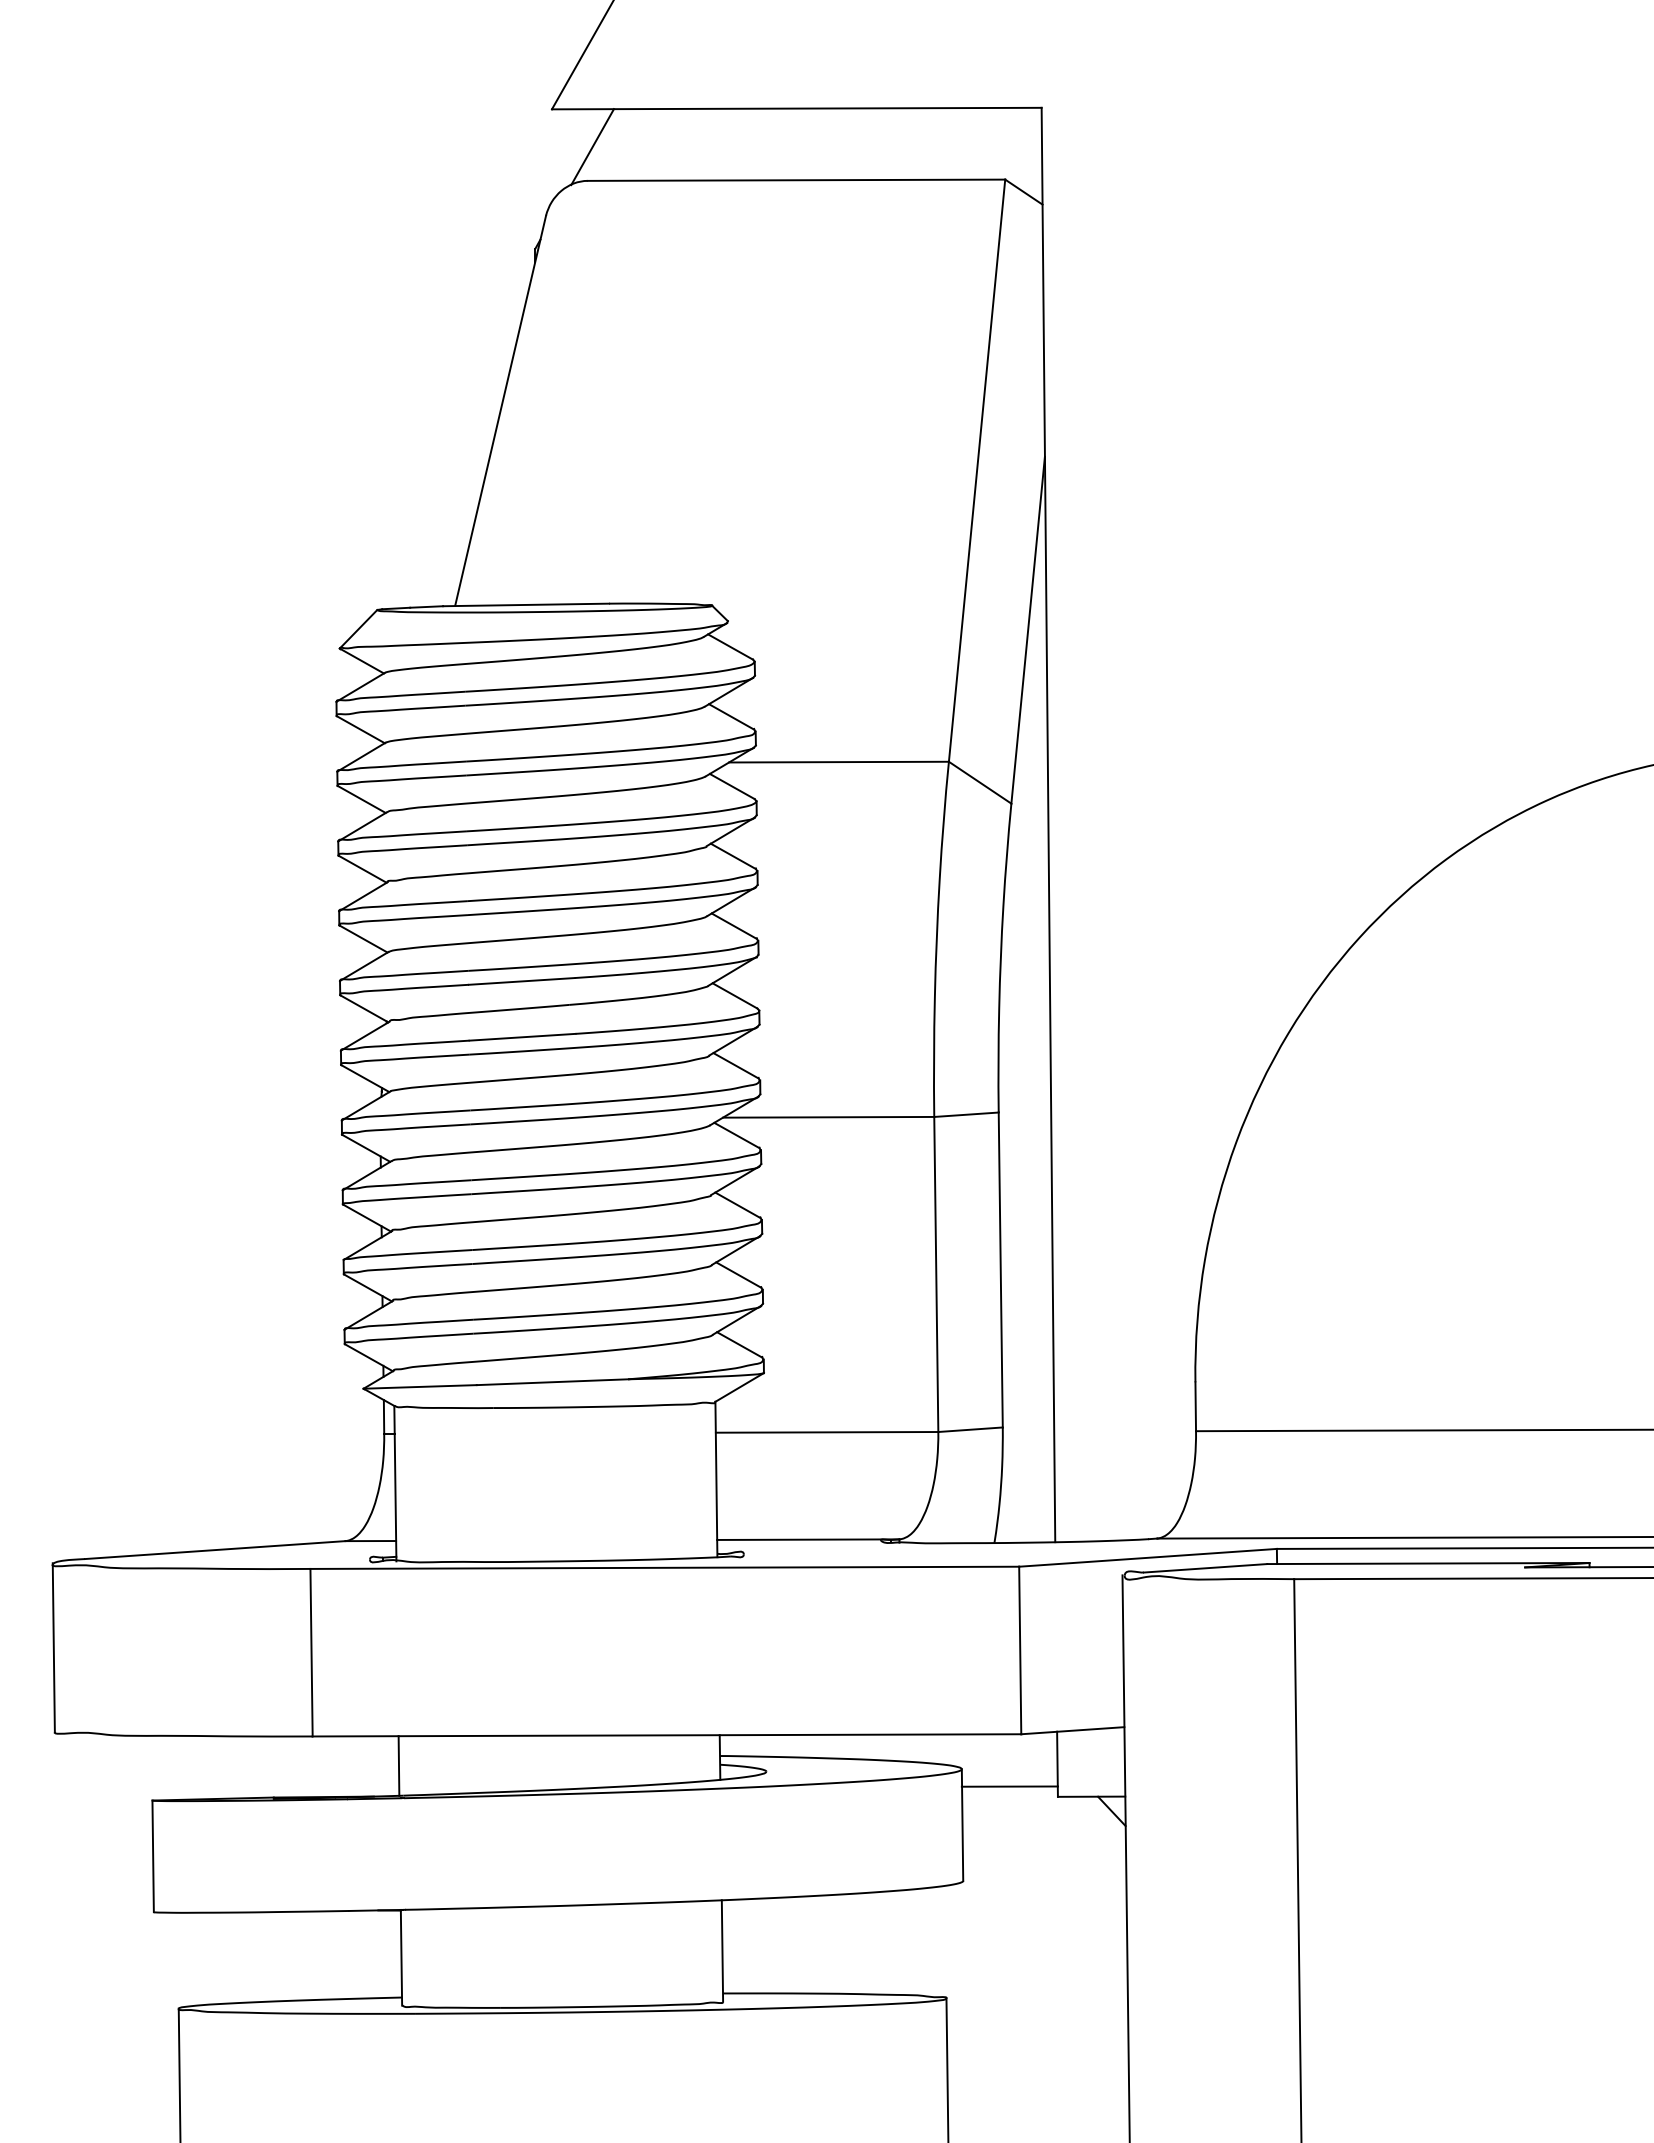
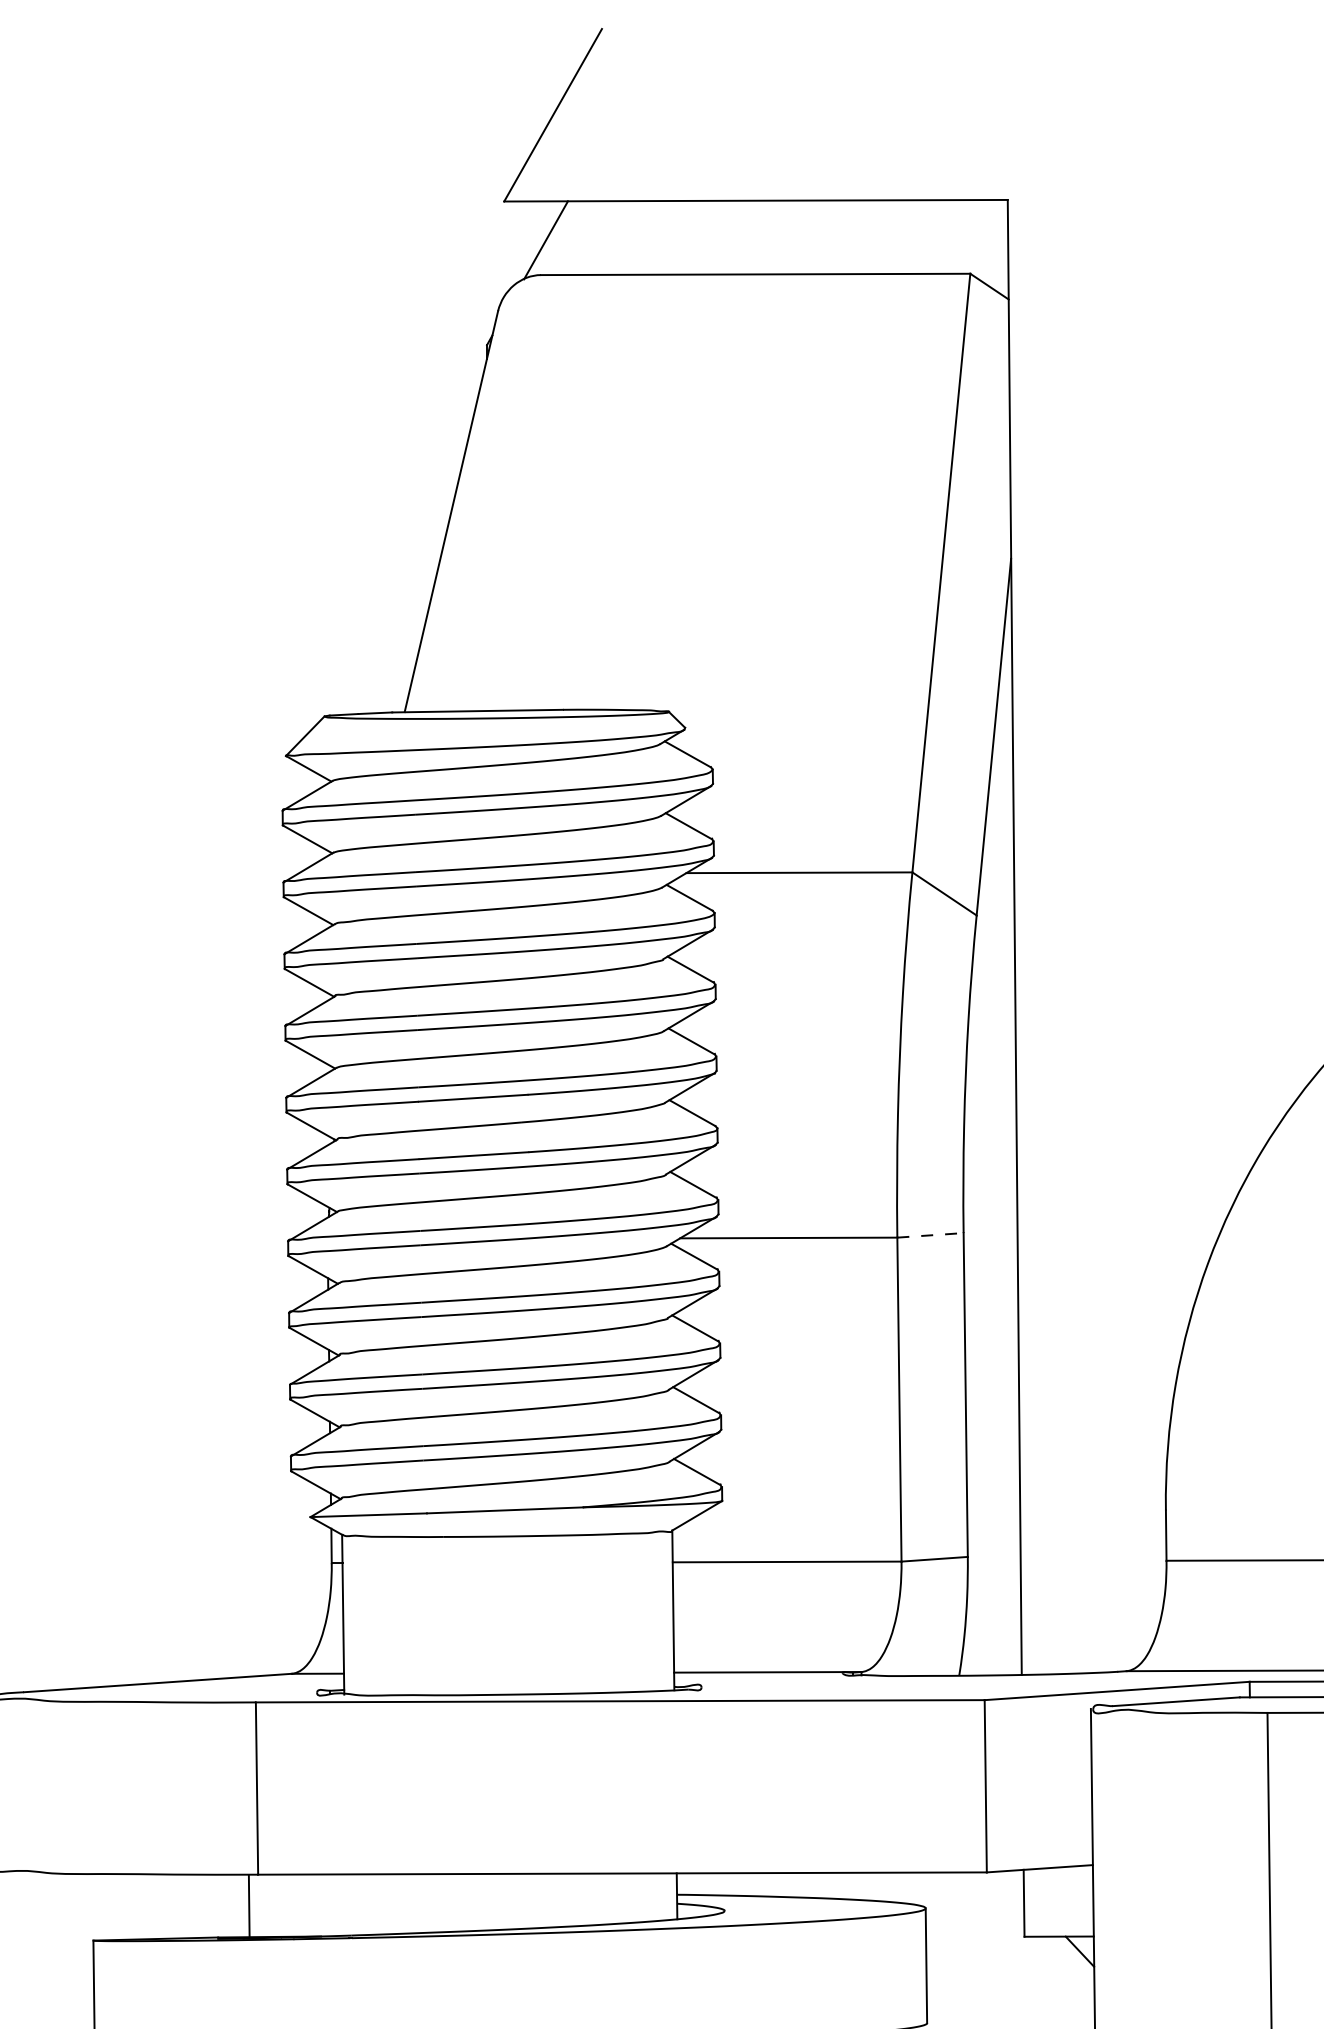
line: (966, 1114) -> (930, 1235), solid -> dashed
line: (398, 1765) -> (248, 1905), moved
line: (1009, 1786) -> (974, 1926), removed

